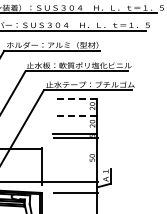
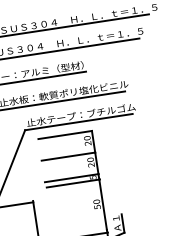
line: (75, 98) -> (65, 134), dashed -> solid
line: (75, 116) -> (68, 156), dashed -> solid

